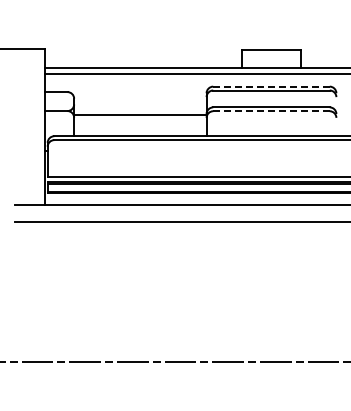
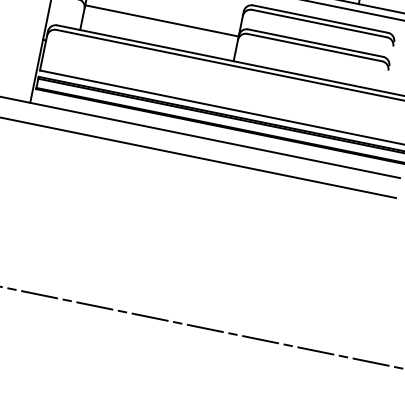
line: (272, 86) -> (321, 19), dashed -> solid
line: (272, 111) -> (315, 48), dashed -> solid

